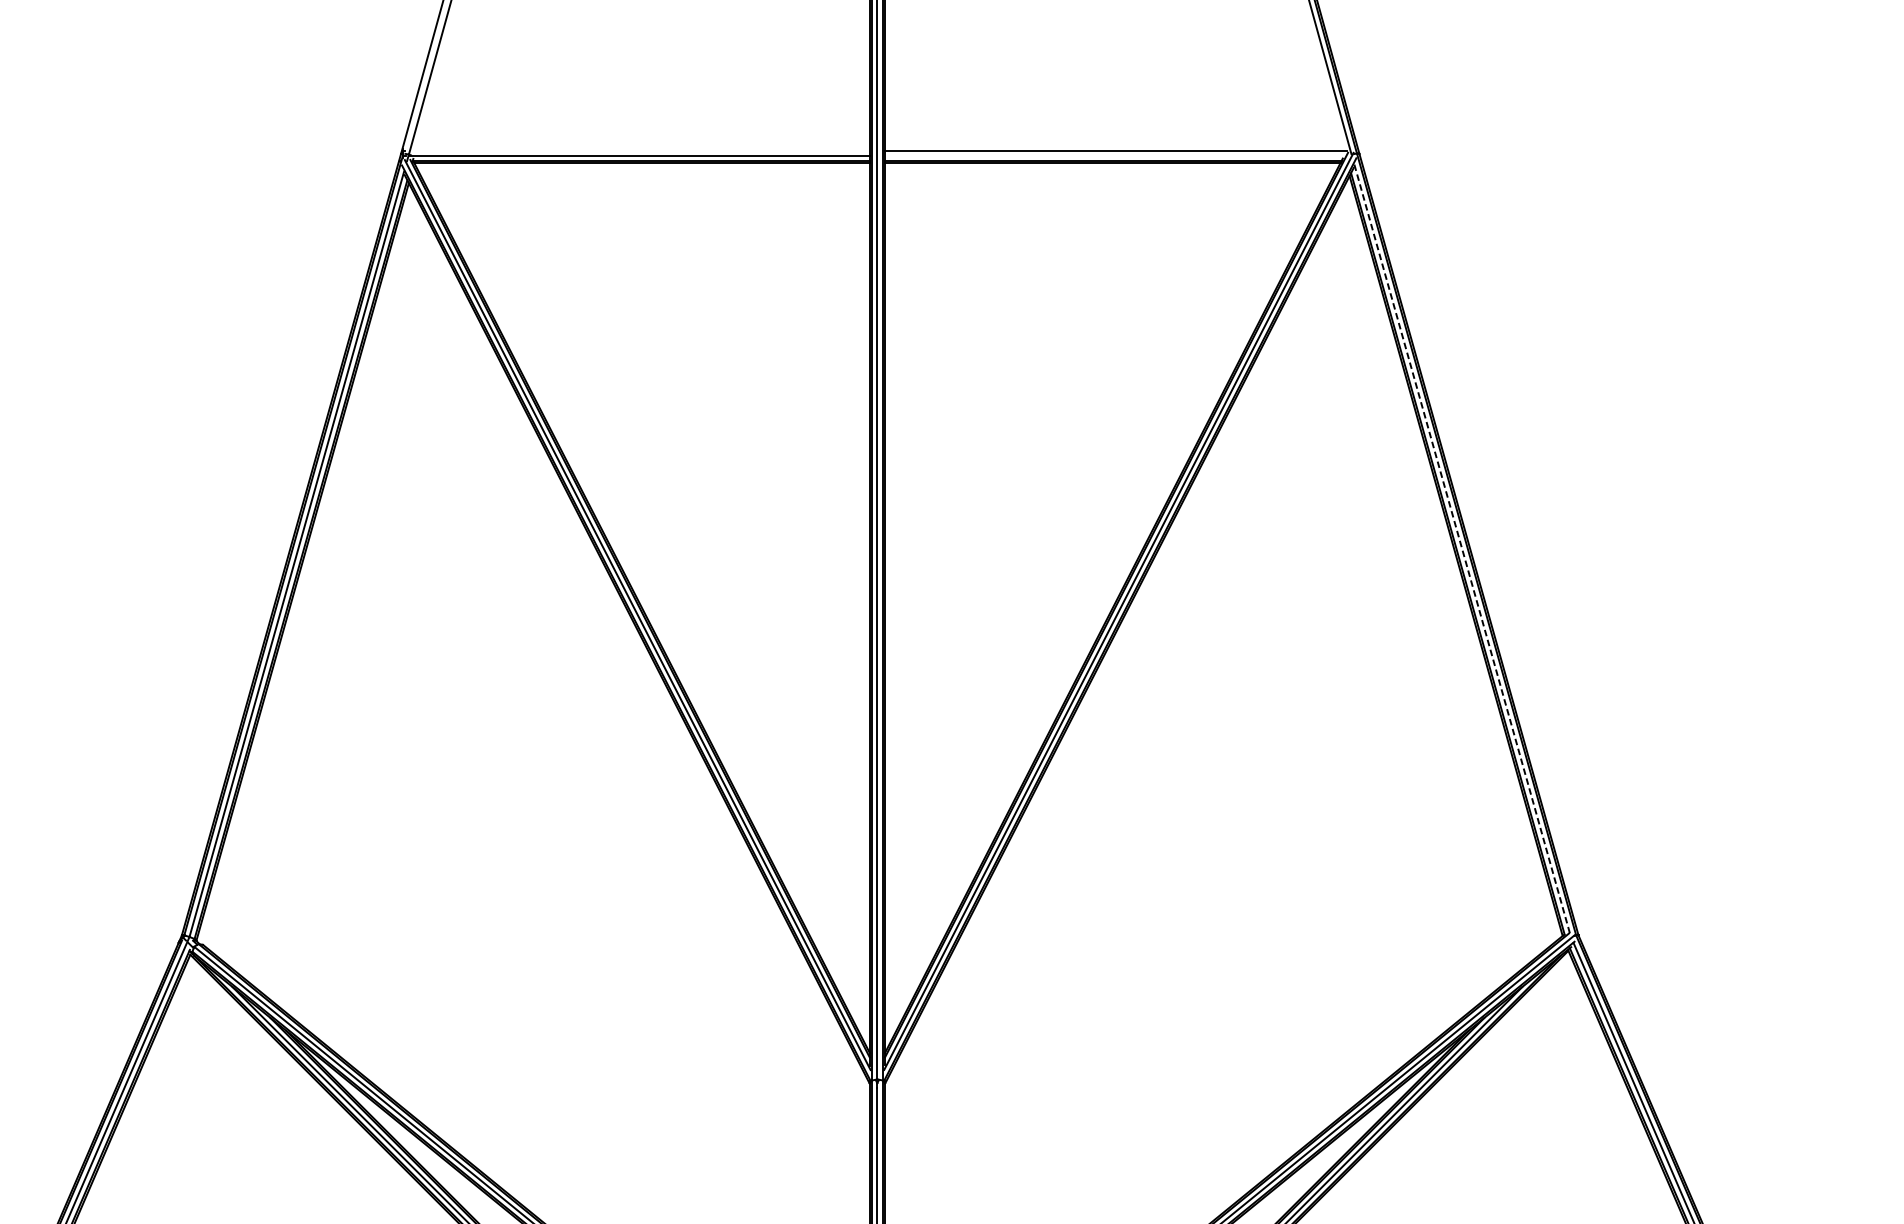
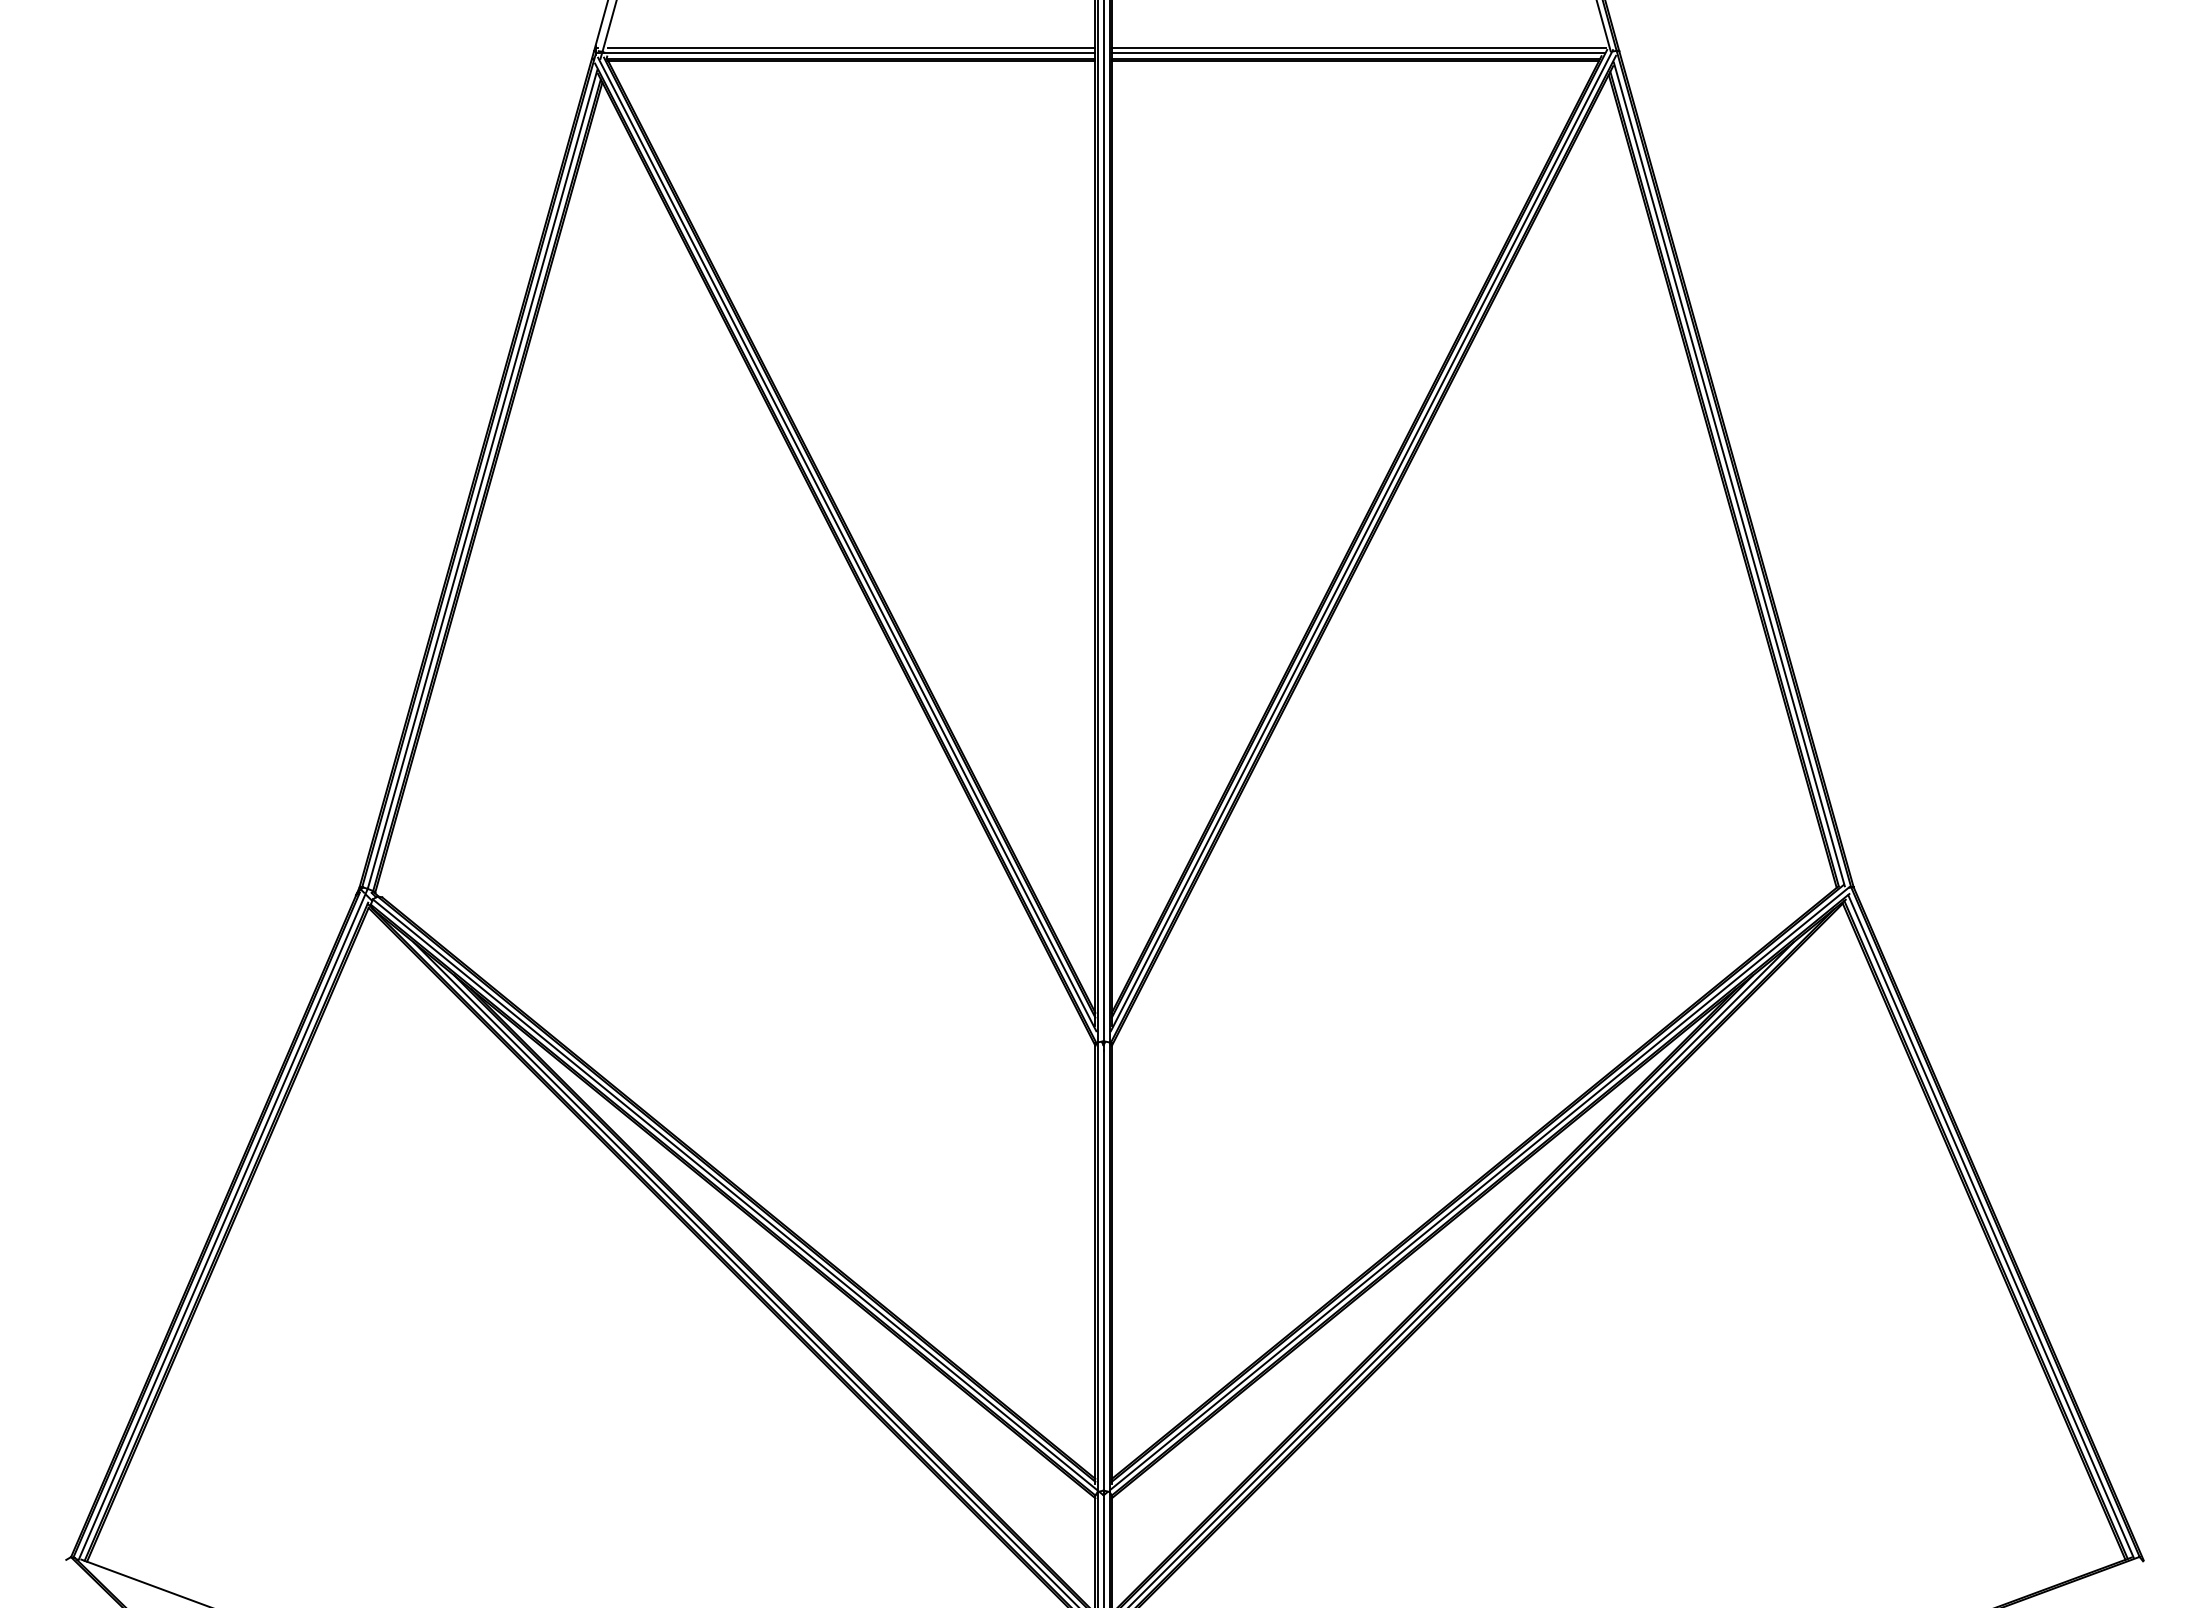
line: (641, 151) -> (851, 48), added
line: (1114, 156) -> (1357, 53), added
line: (1462, 549) -> (1729, 474), dashed -> solid

